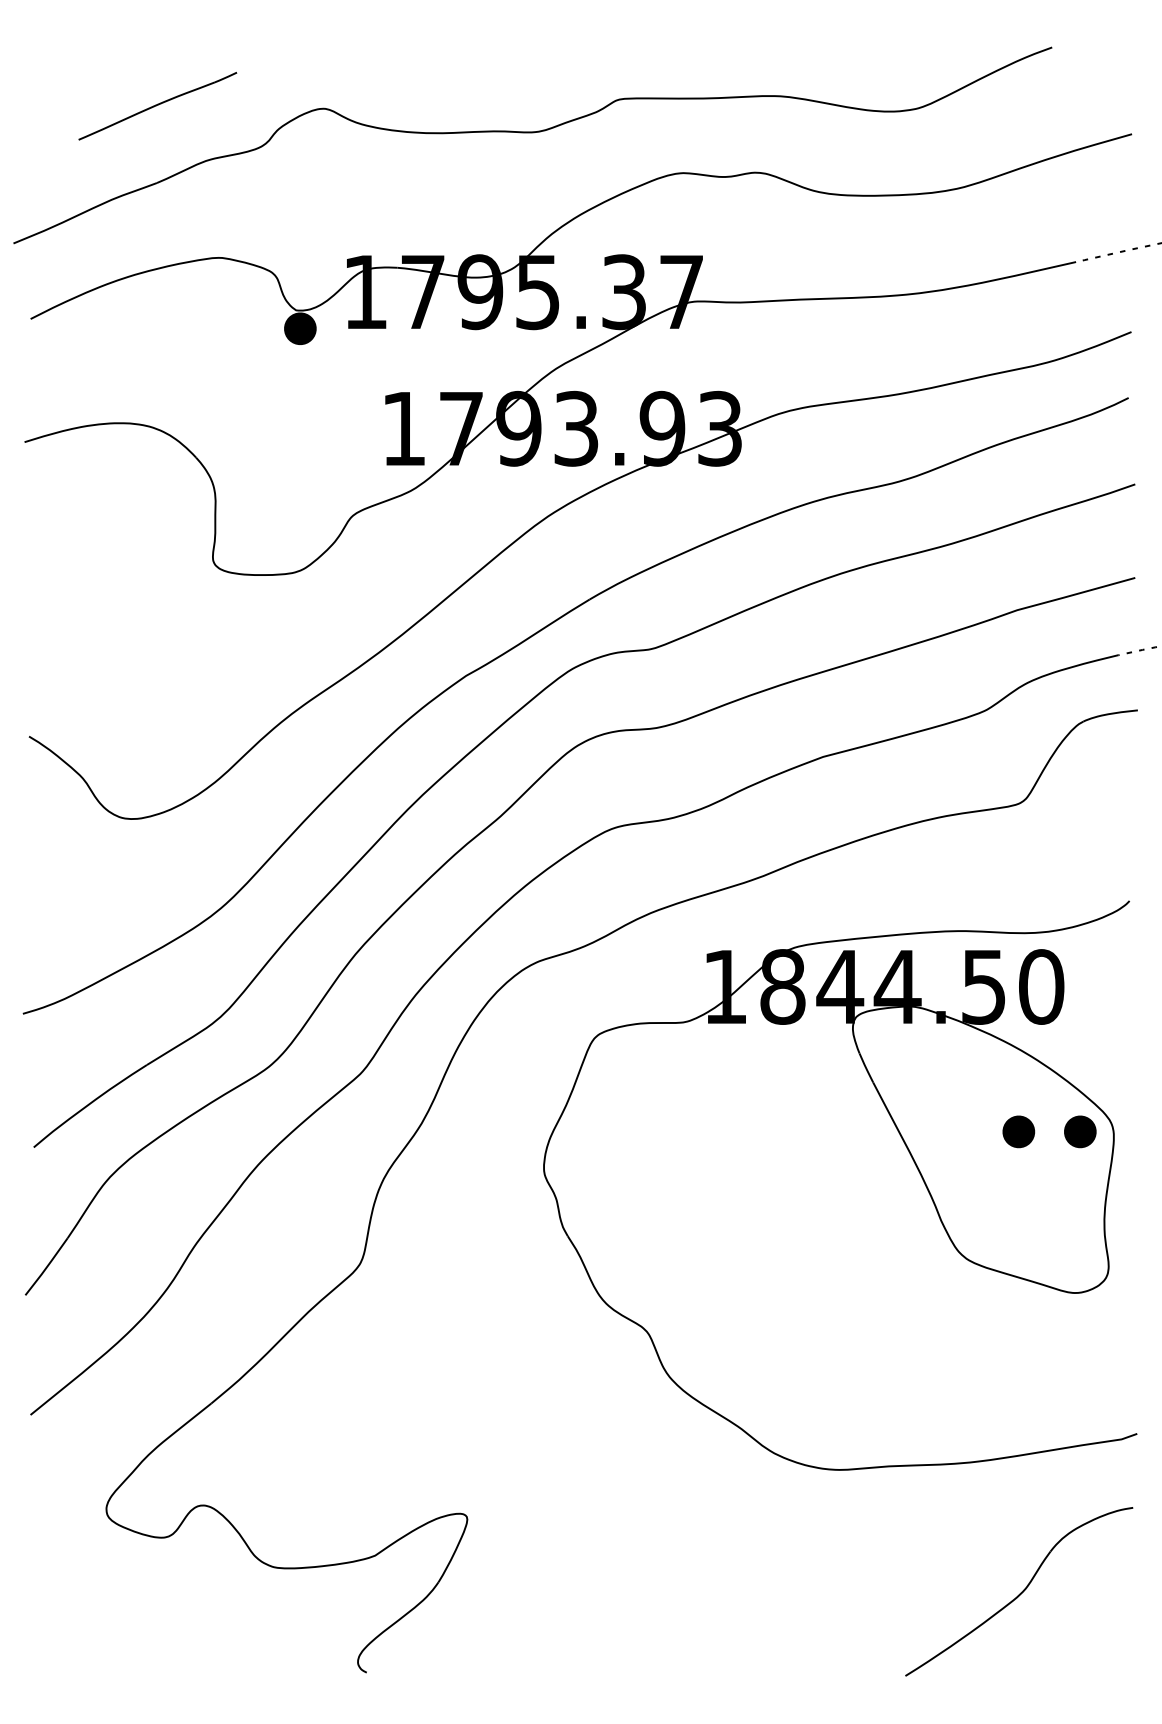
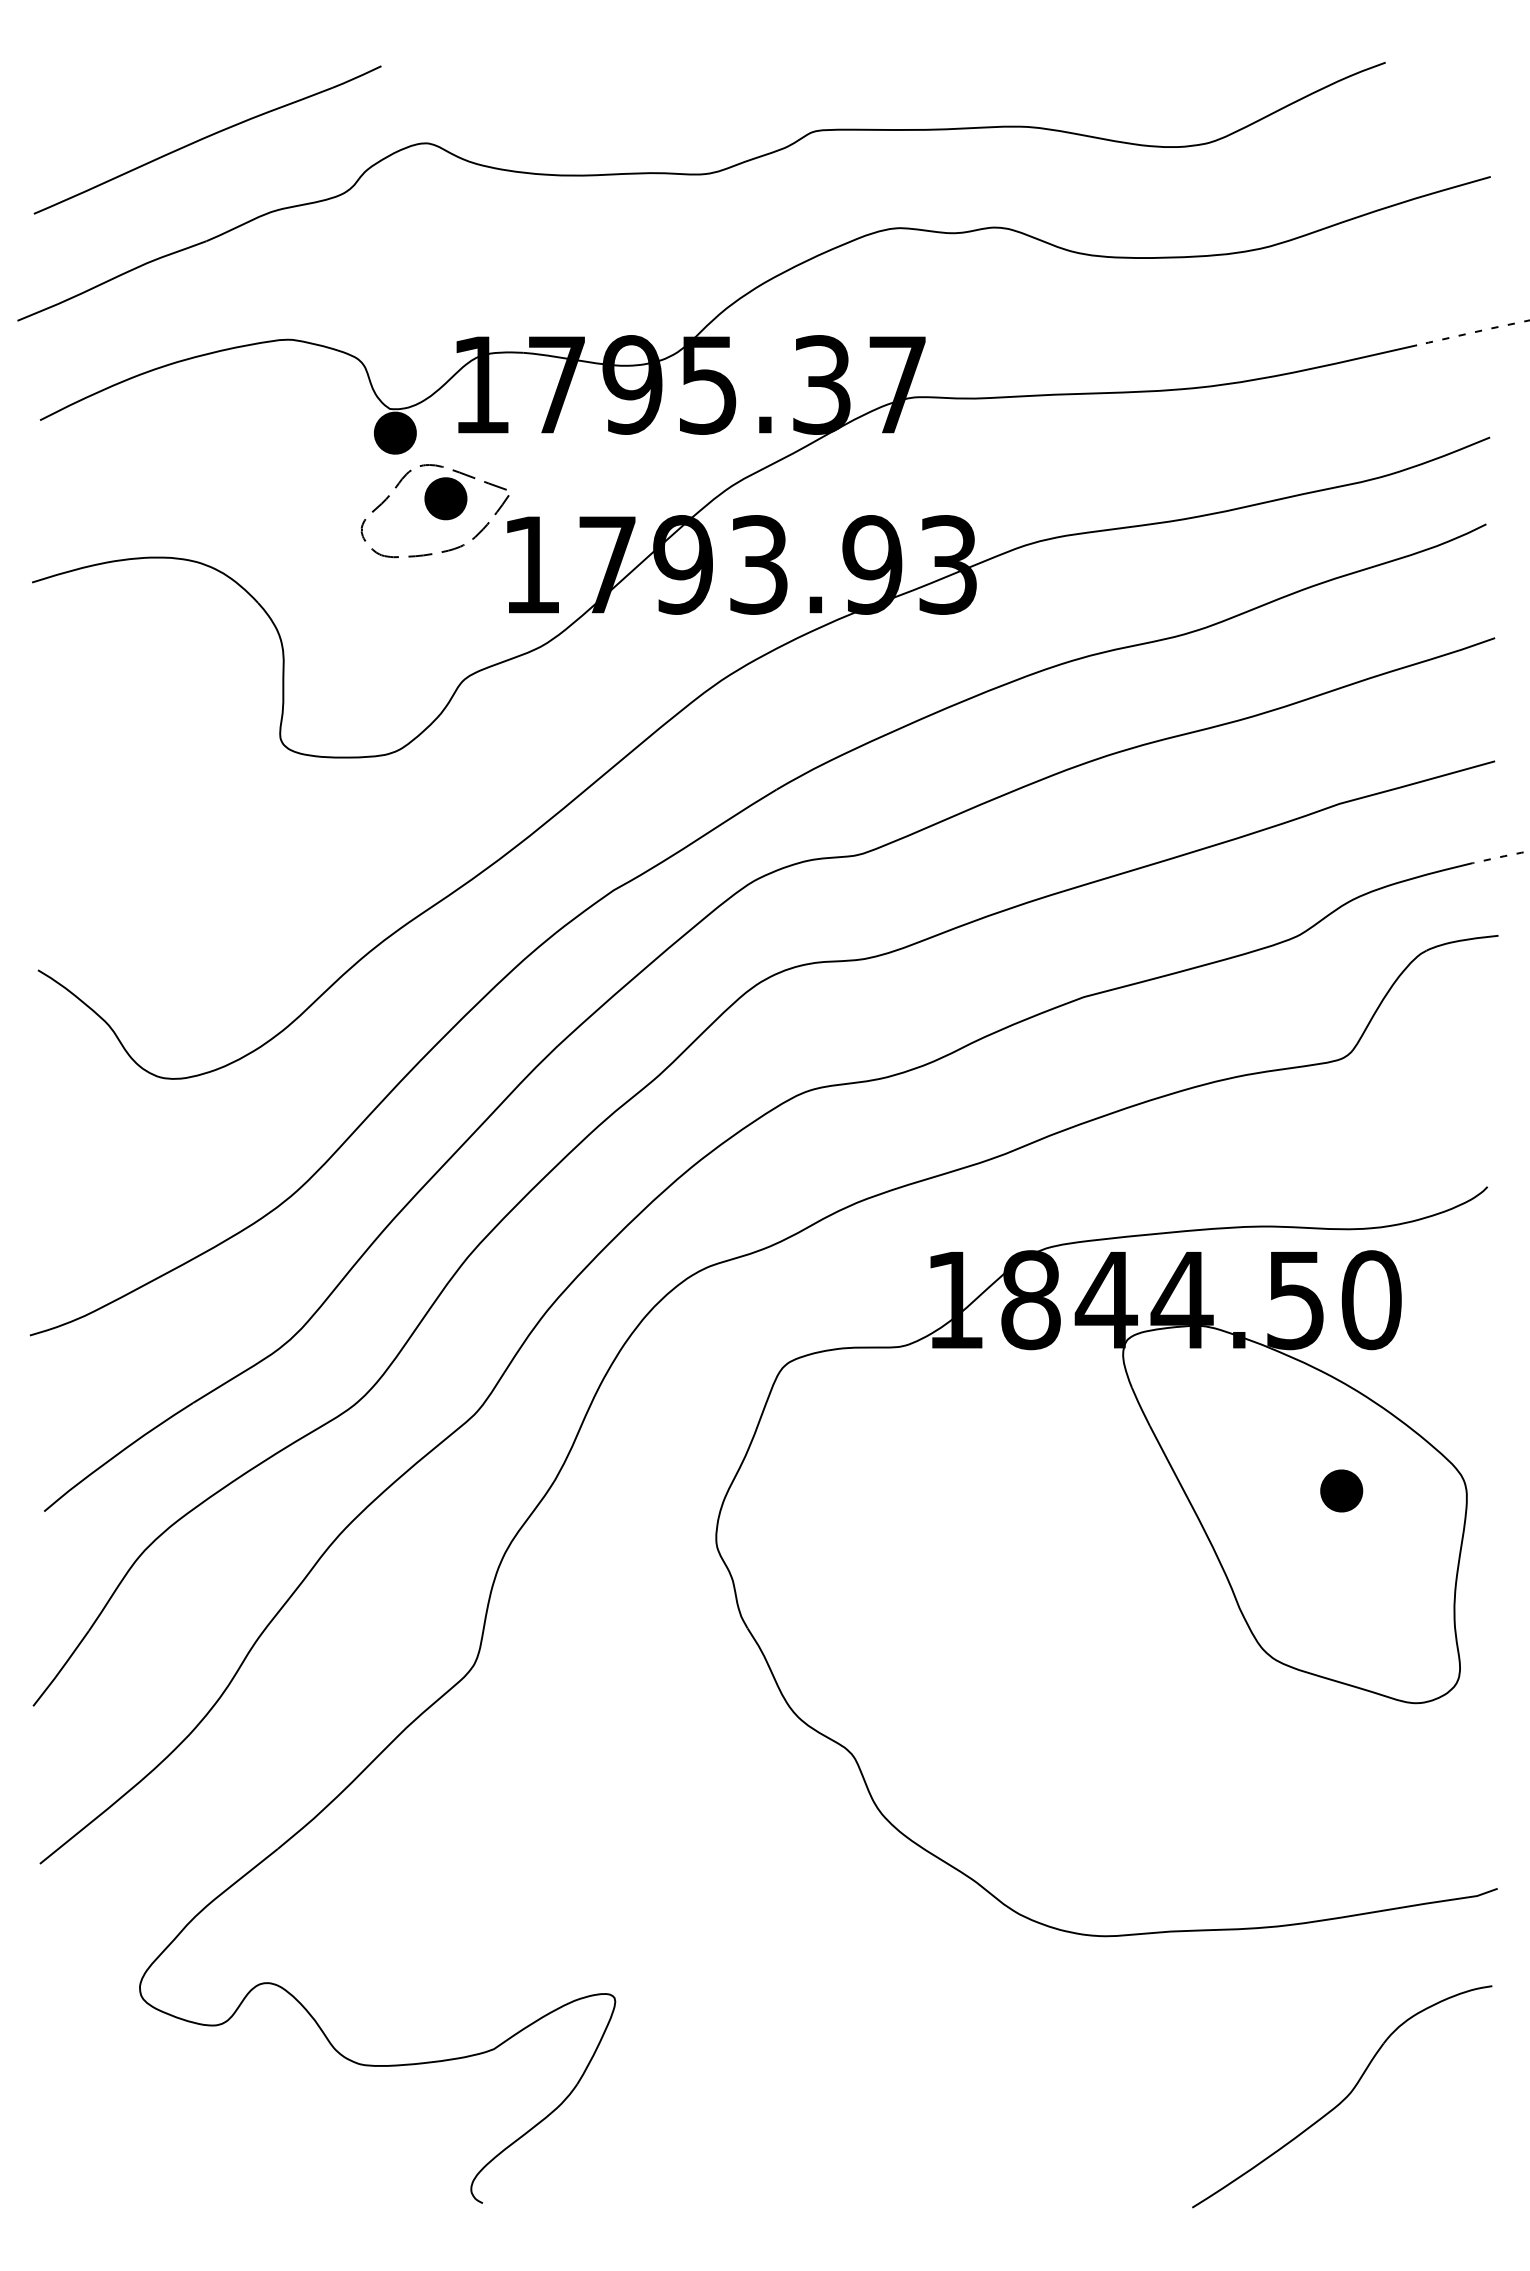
part: (157, 105) -> (207, 139), size x1.67
part: (330, 388) -> (434, 511), added
part: (1080, 1131) -> (1422, 1490), removed

